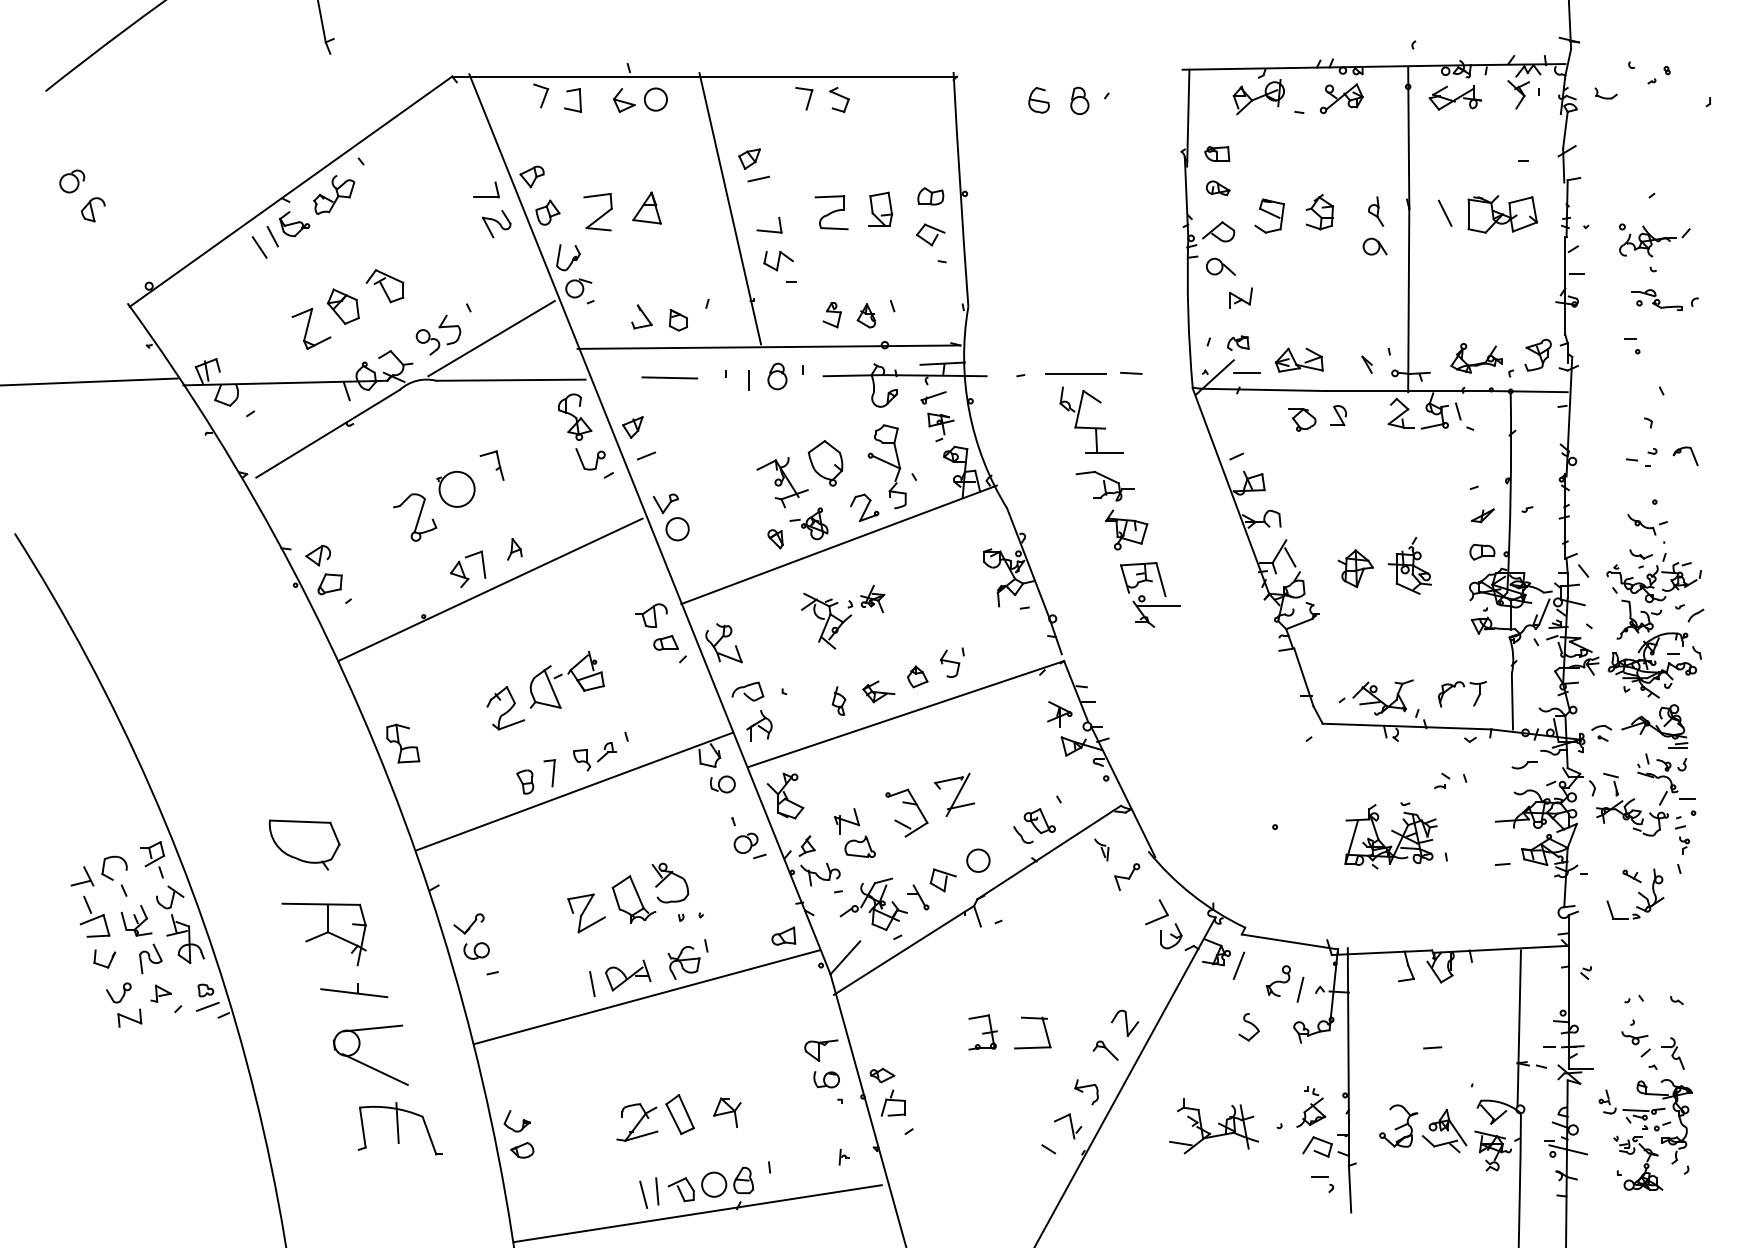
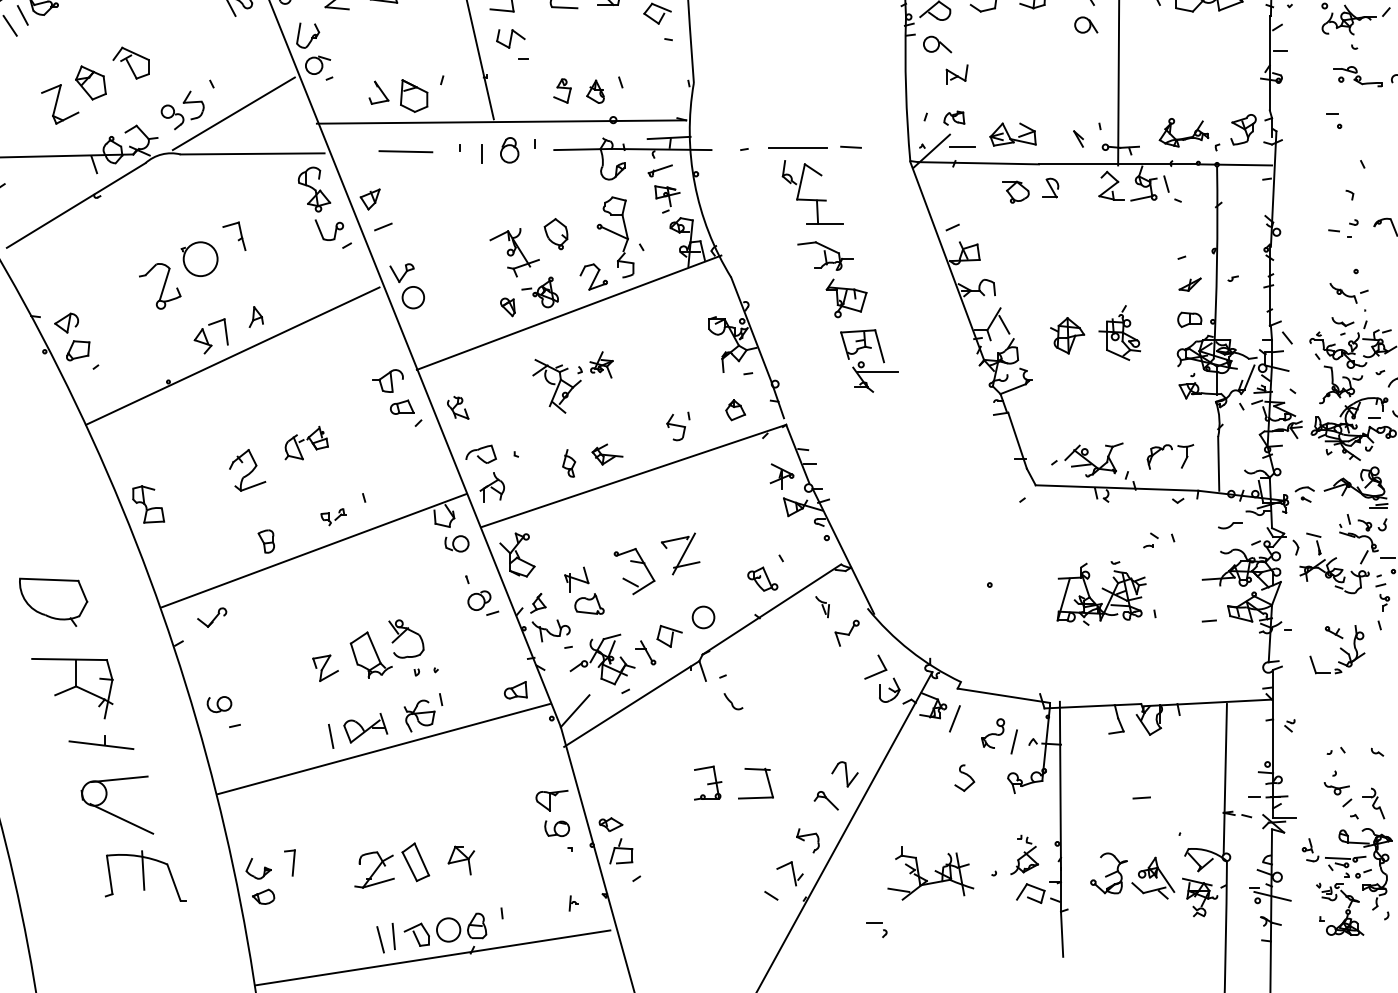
part: (678, 320) -> (414, 96), size x1.6
part: (825, 463) -> (556, 234), size x0.7
part: (723, 643) -> (457, 407), size x0.6
part: (917, 676) -> (735, 409), moved
part: (566, 679) -> (306, 442), size x0.6
part: (594, 756) -> (333, 516), size x0.6
part: (549, 773) -> (289, 863), moved
part: (1023, 834) -> (733, 701), moved
part: (586, 913) -> (325, 668), size x0.7
part: (468, 923) -> (211, 617), moved
part: (1322, 1177) -> (876, 923), moved

